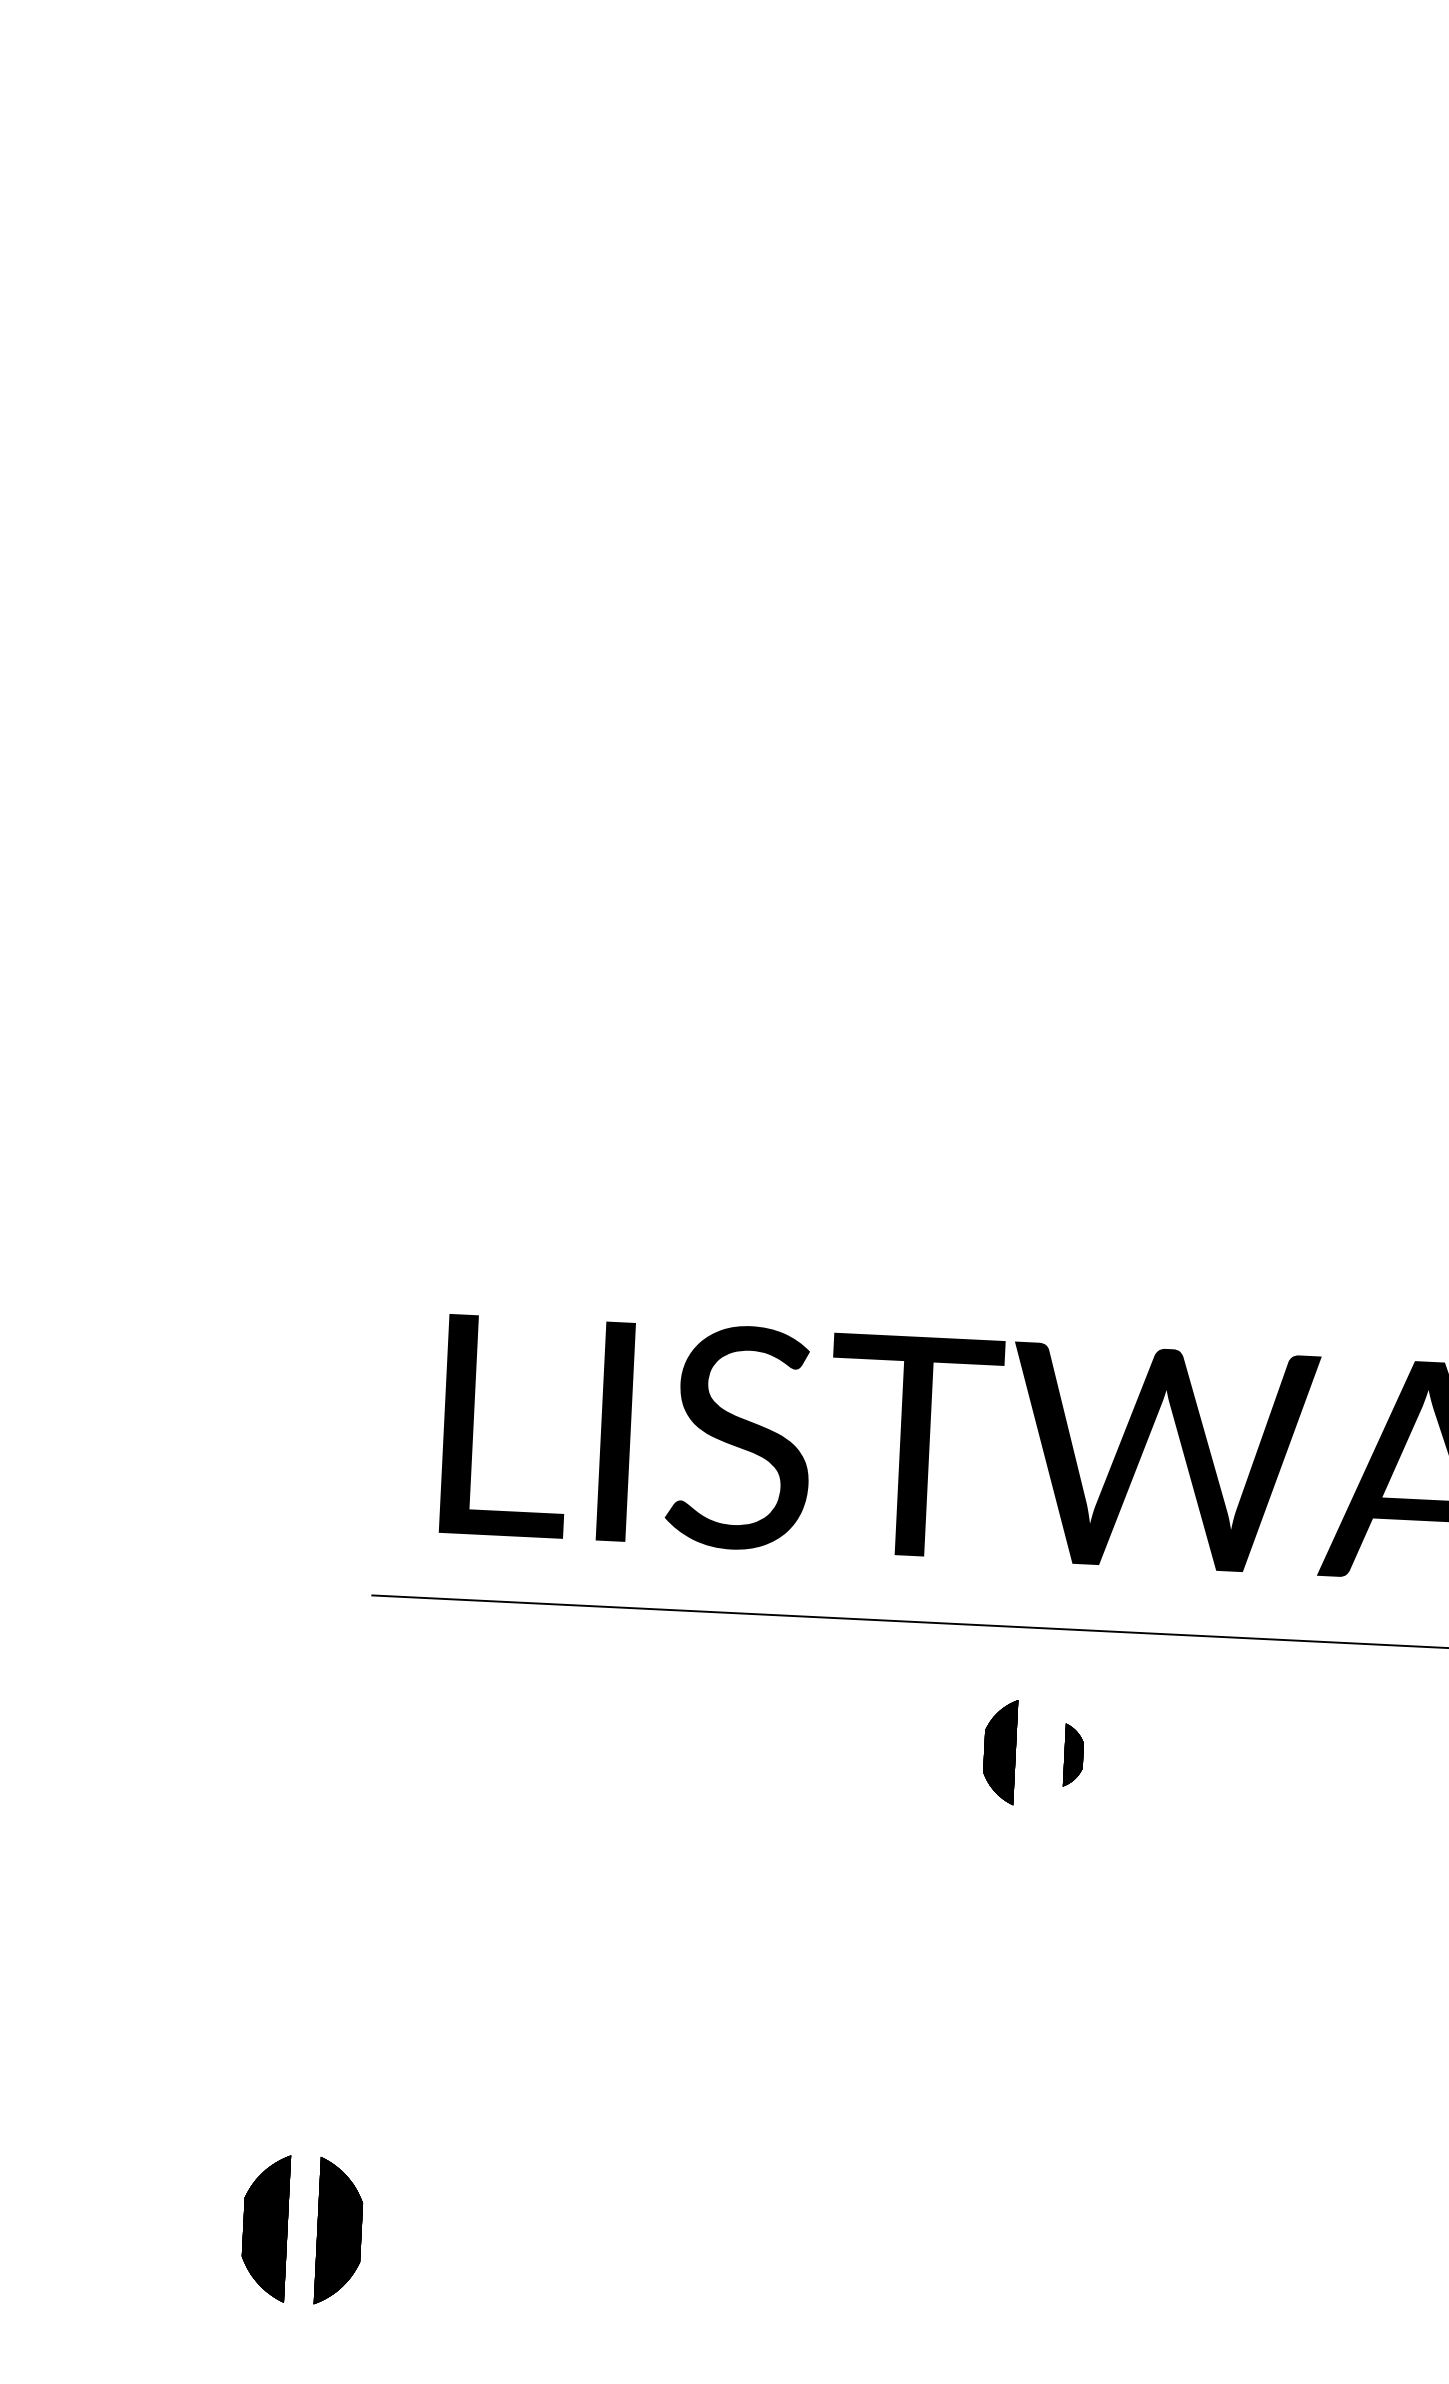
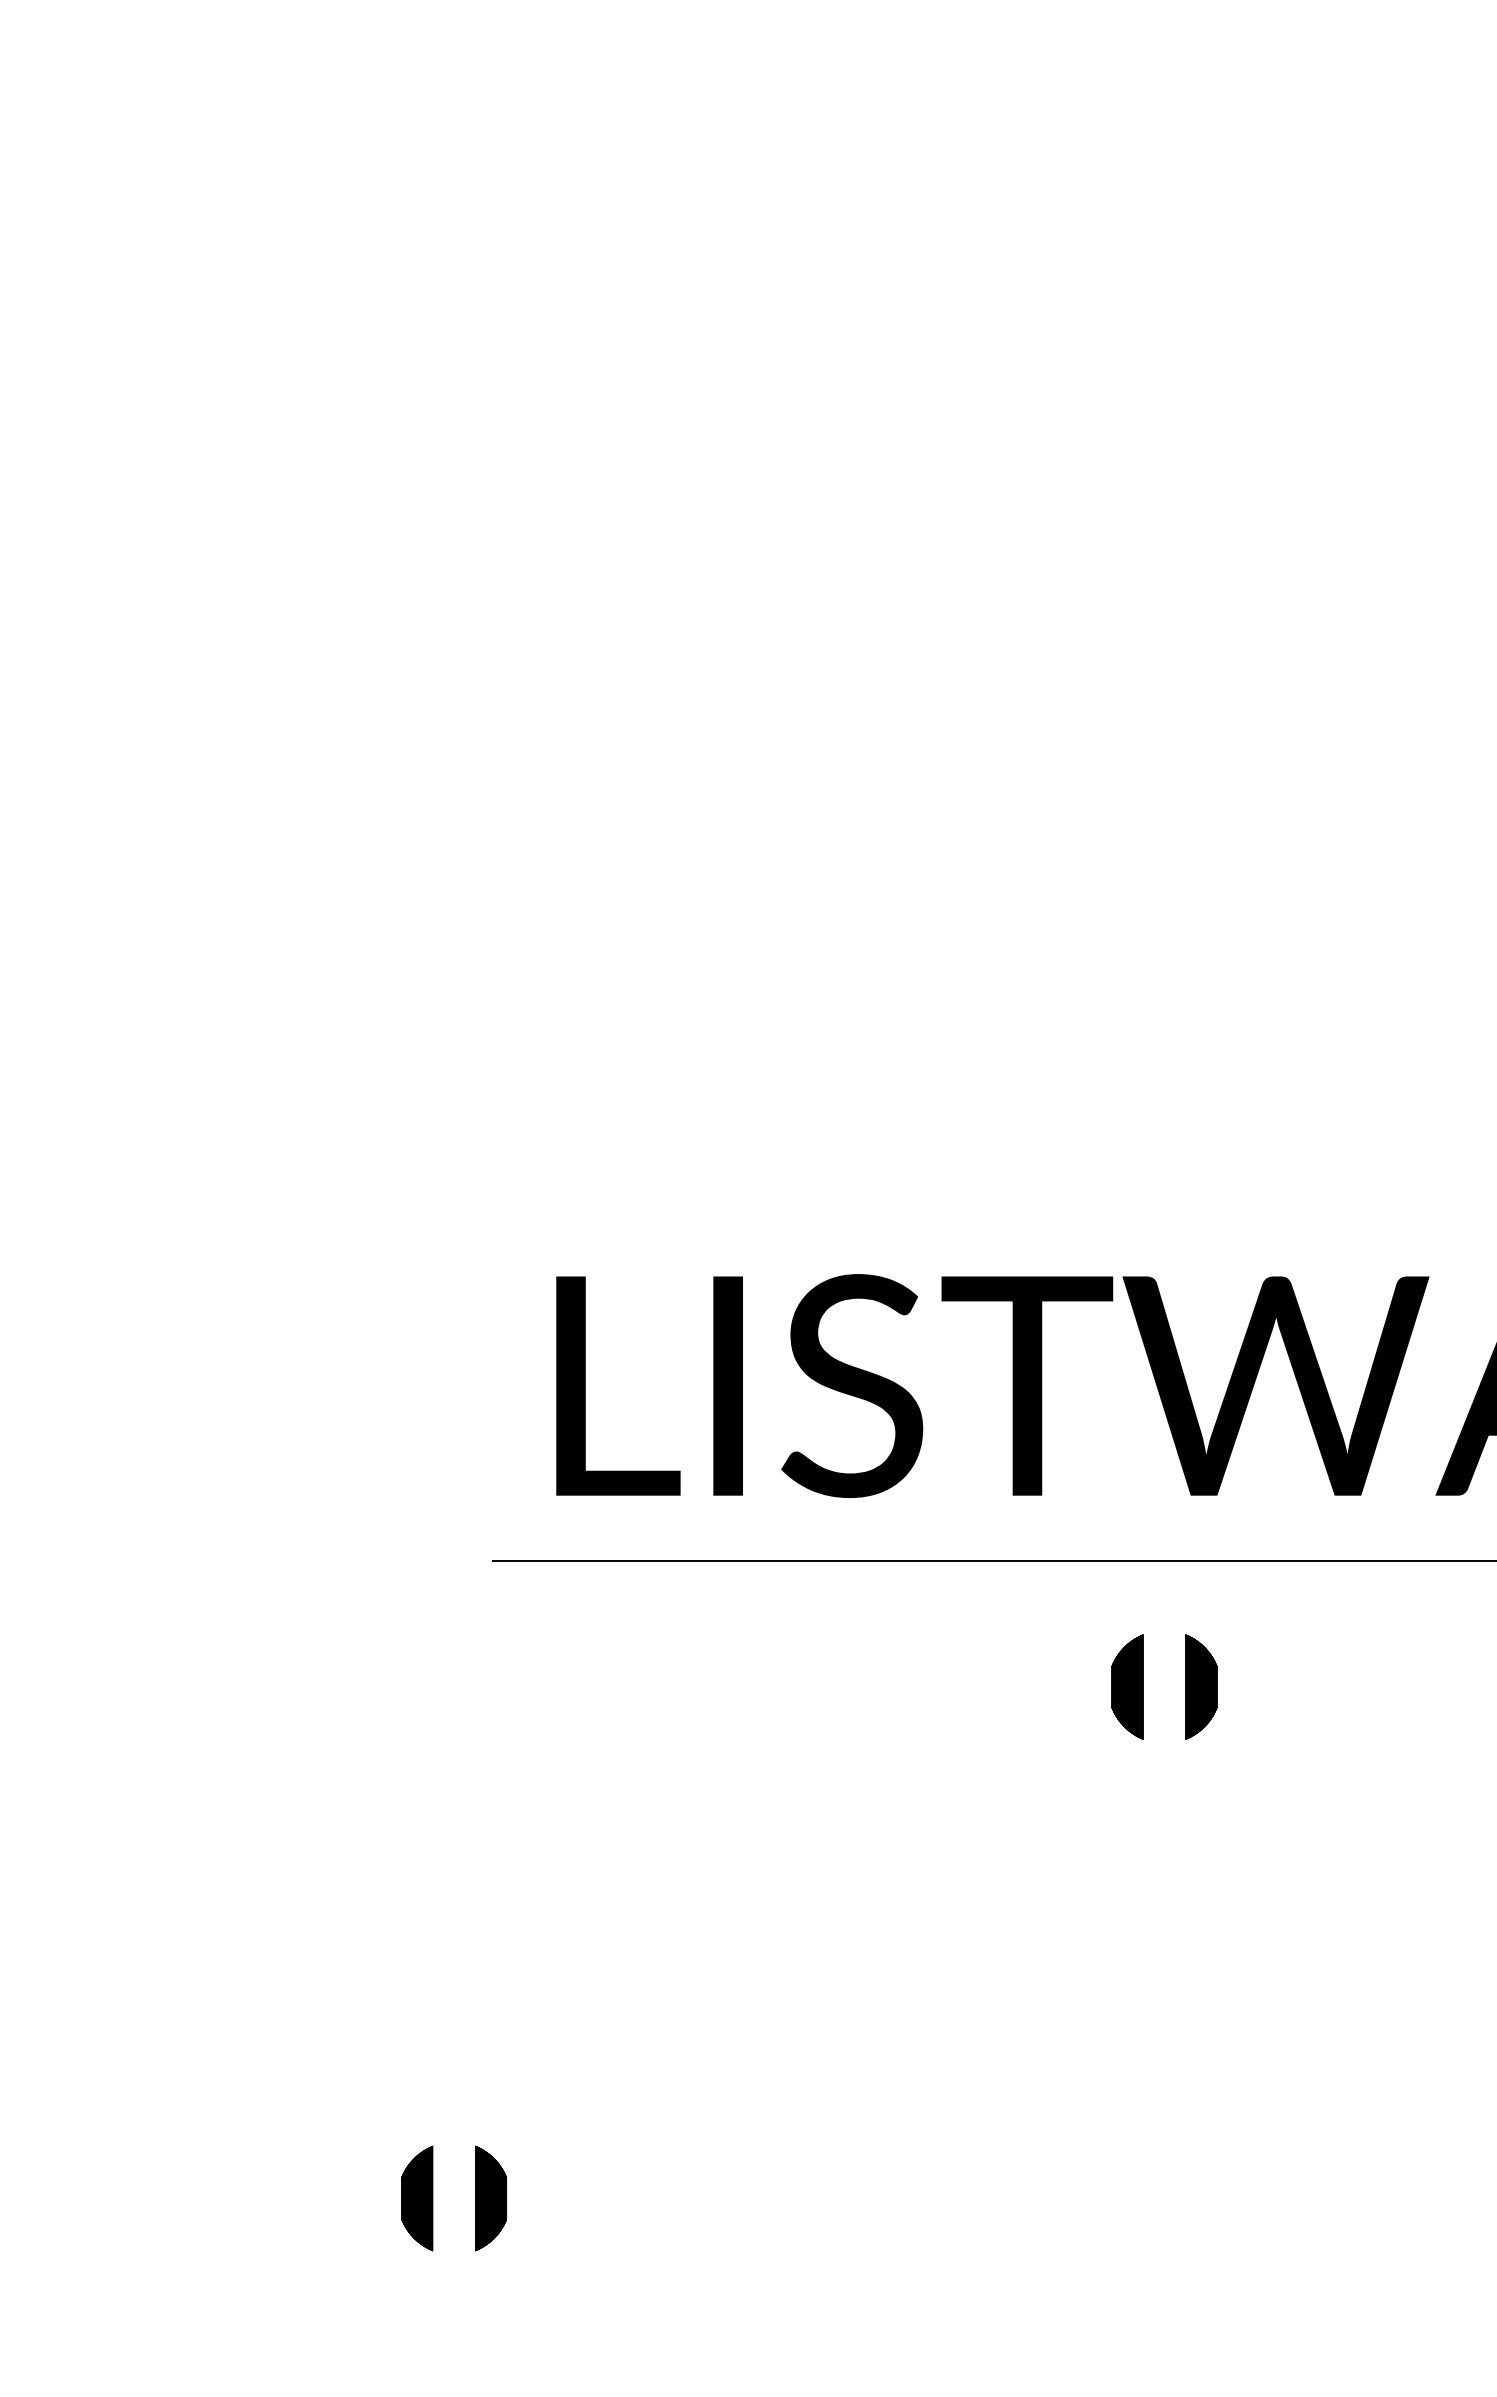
part: (1073, 1754) -> (1201, 1686), size x1.67
part: (265, 2228) -> (417, 2198), size x0.71
part: (338, 2231) -> (490, 2198), size x0.71

